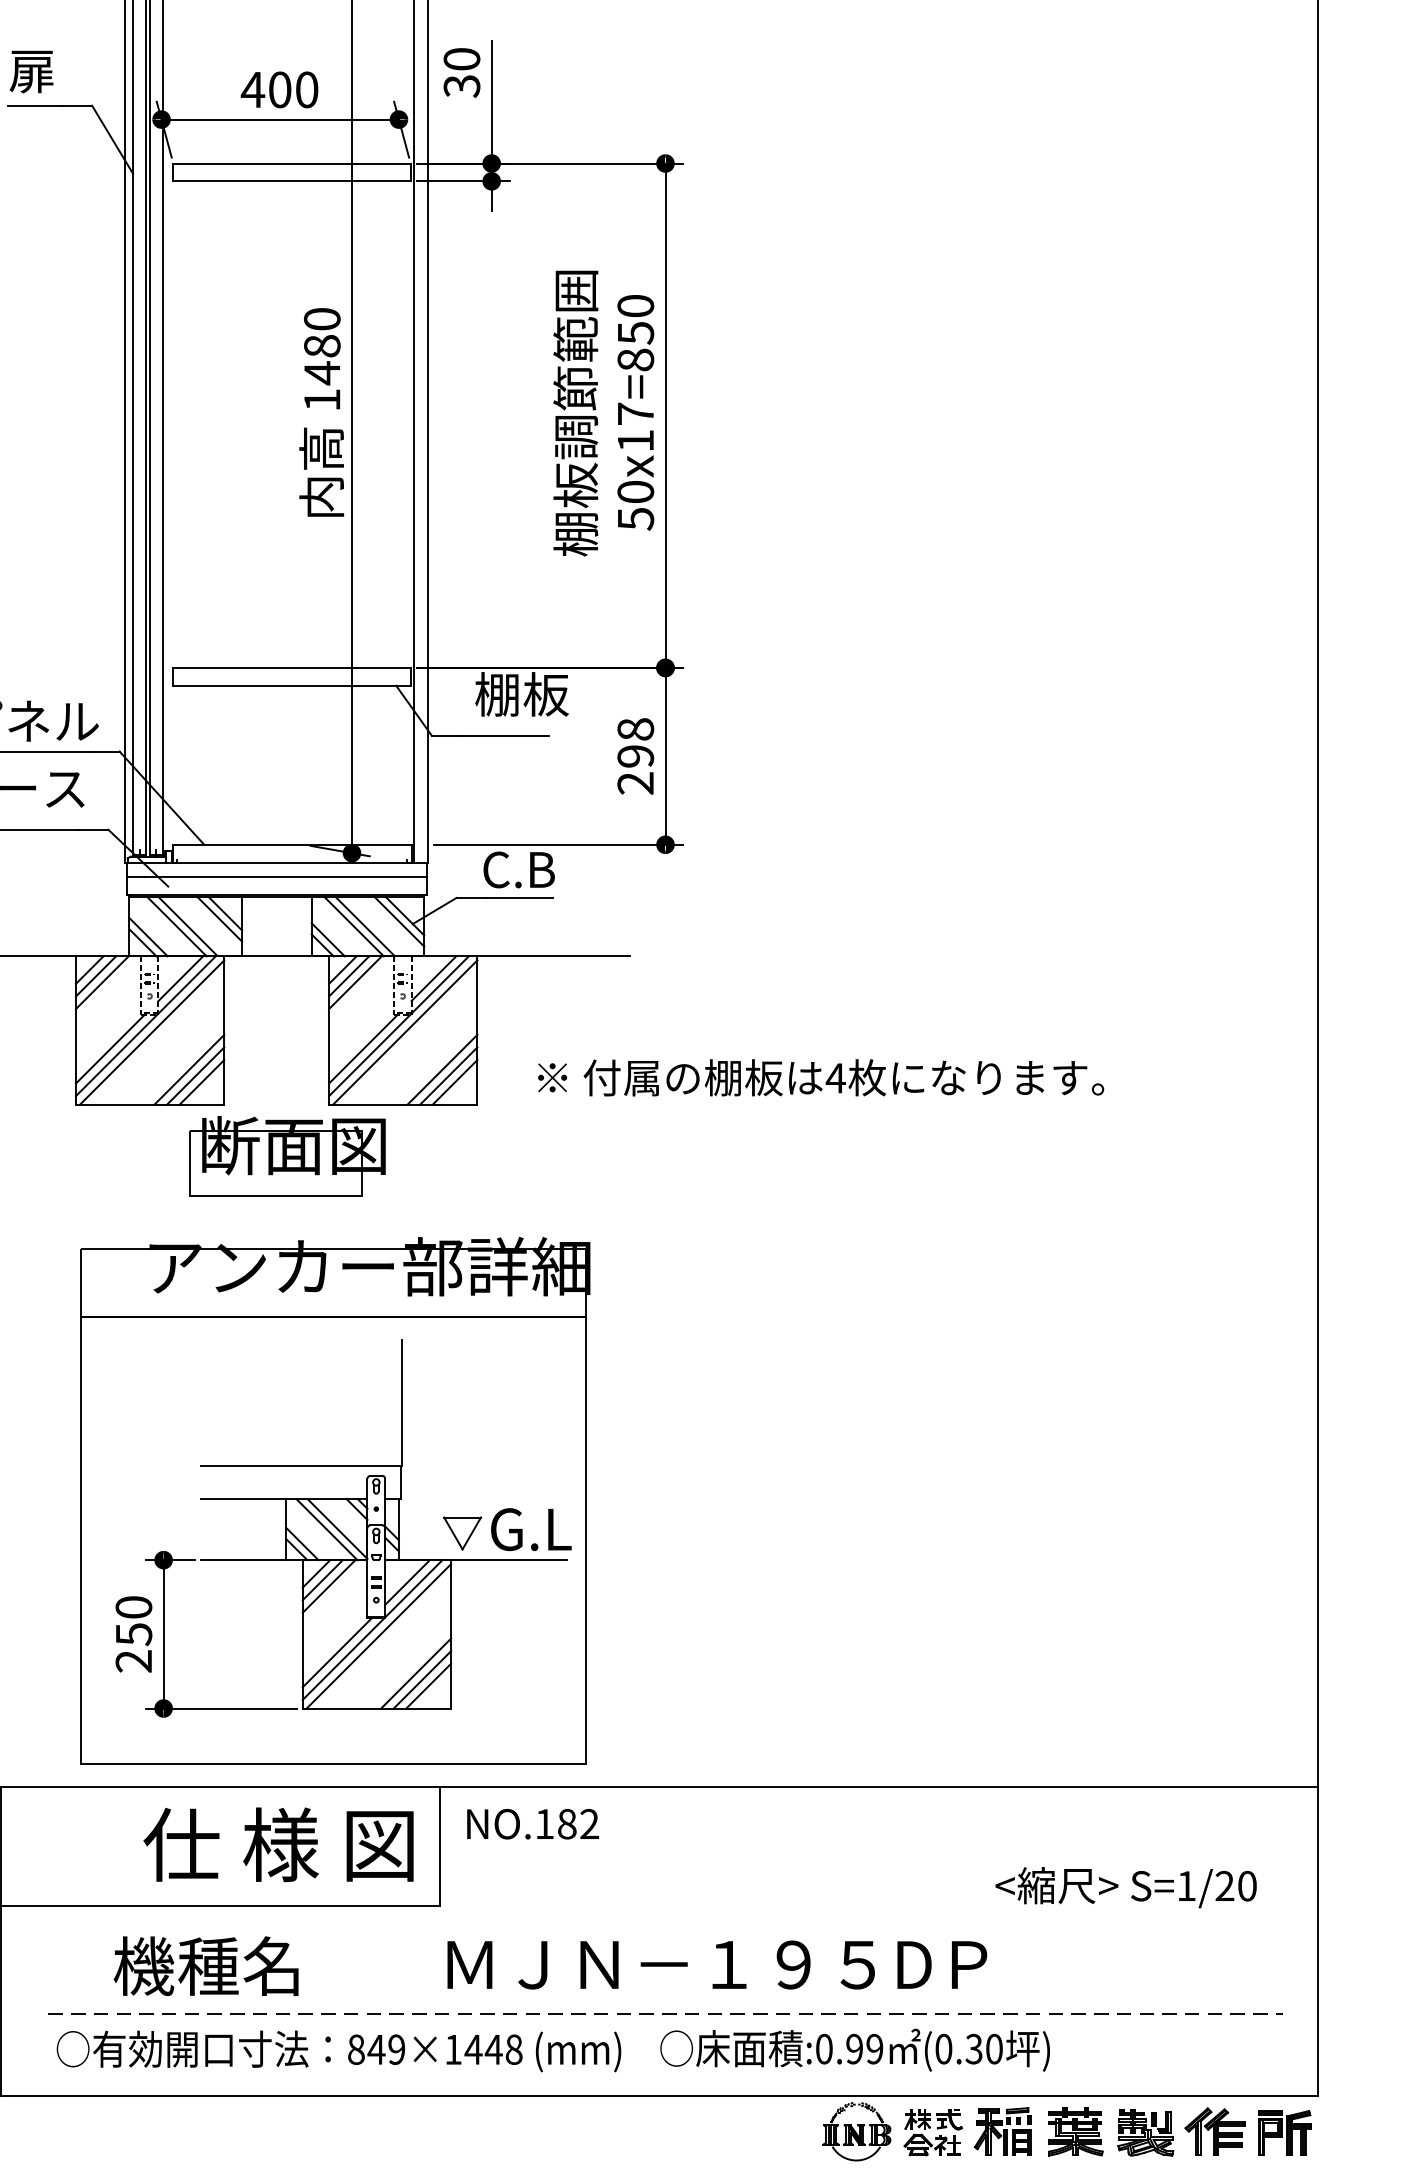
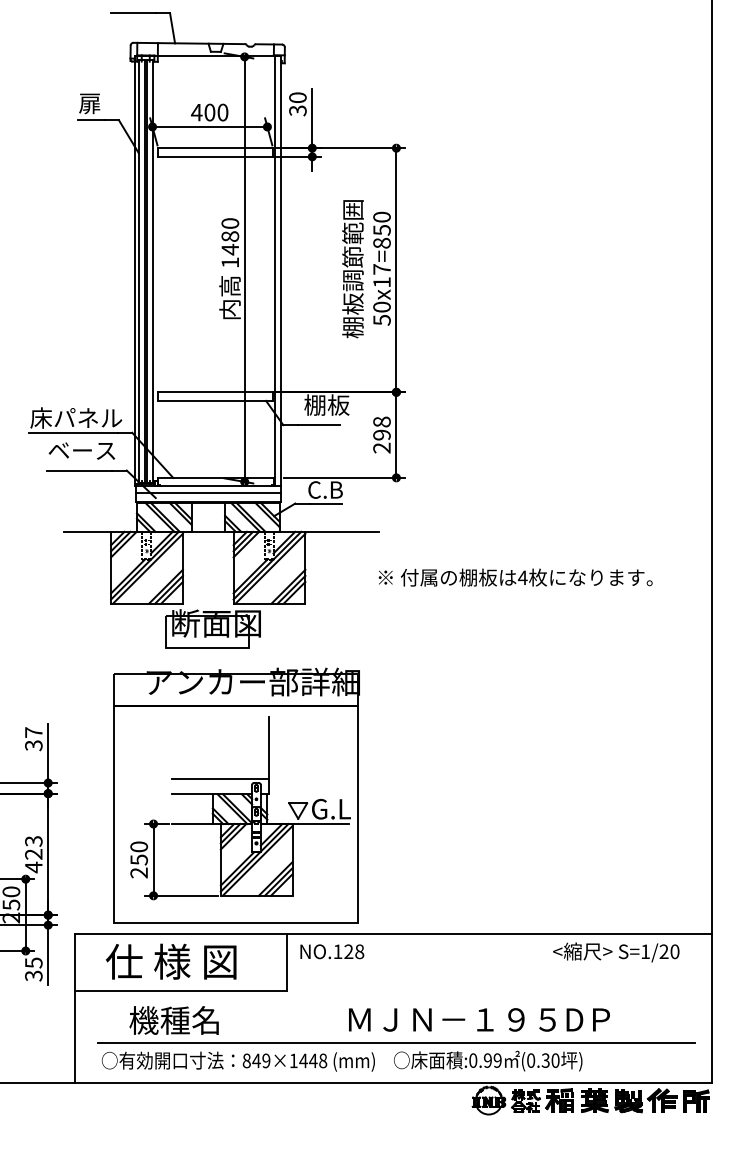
text: (820, 1077) -> (515, 577), moved
text: (578, 1823) -> (354, 951), NO.182 -> NO.128
text: (279, 1844) -> (171, 961), moved
text: (1126, 1887) -> (616, 952), moved
text: (717, 1964) -> (479, 1019), moved
line: (665, 2013) -> (396, 1043), dashed -> solid

